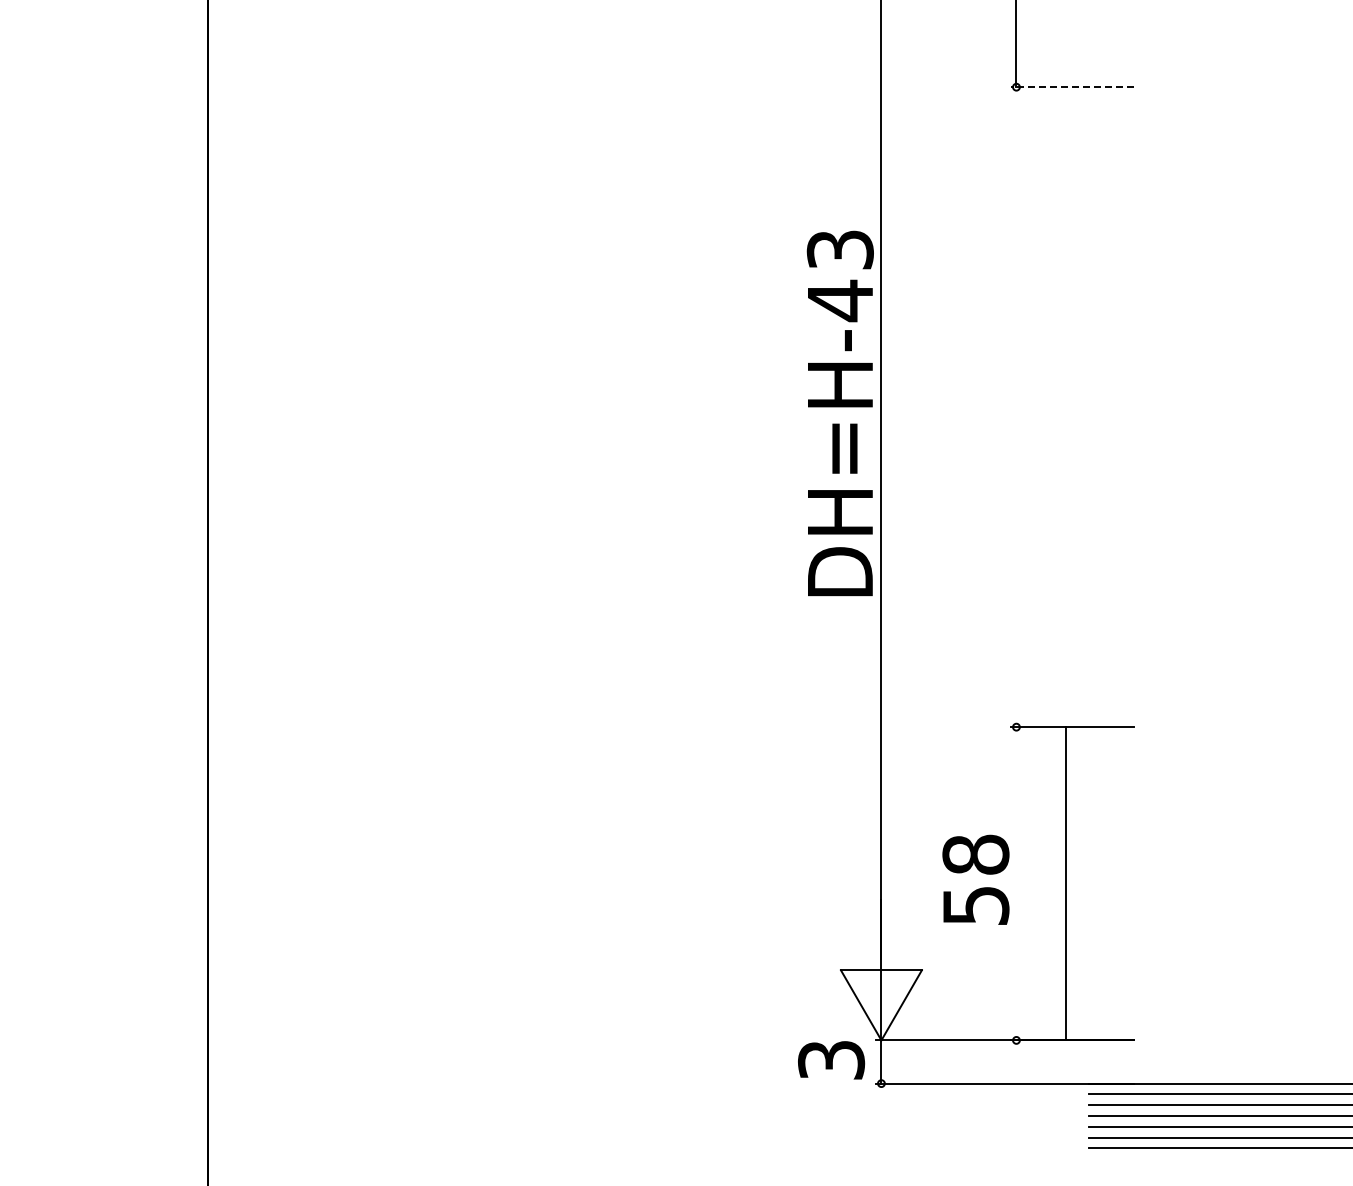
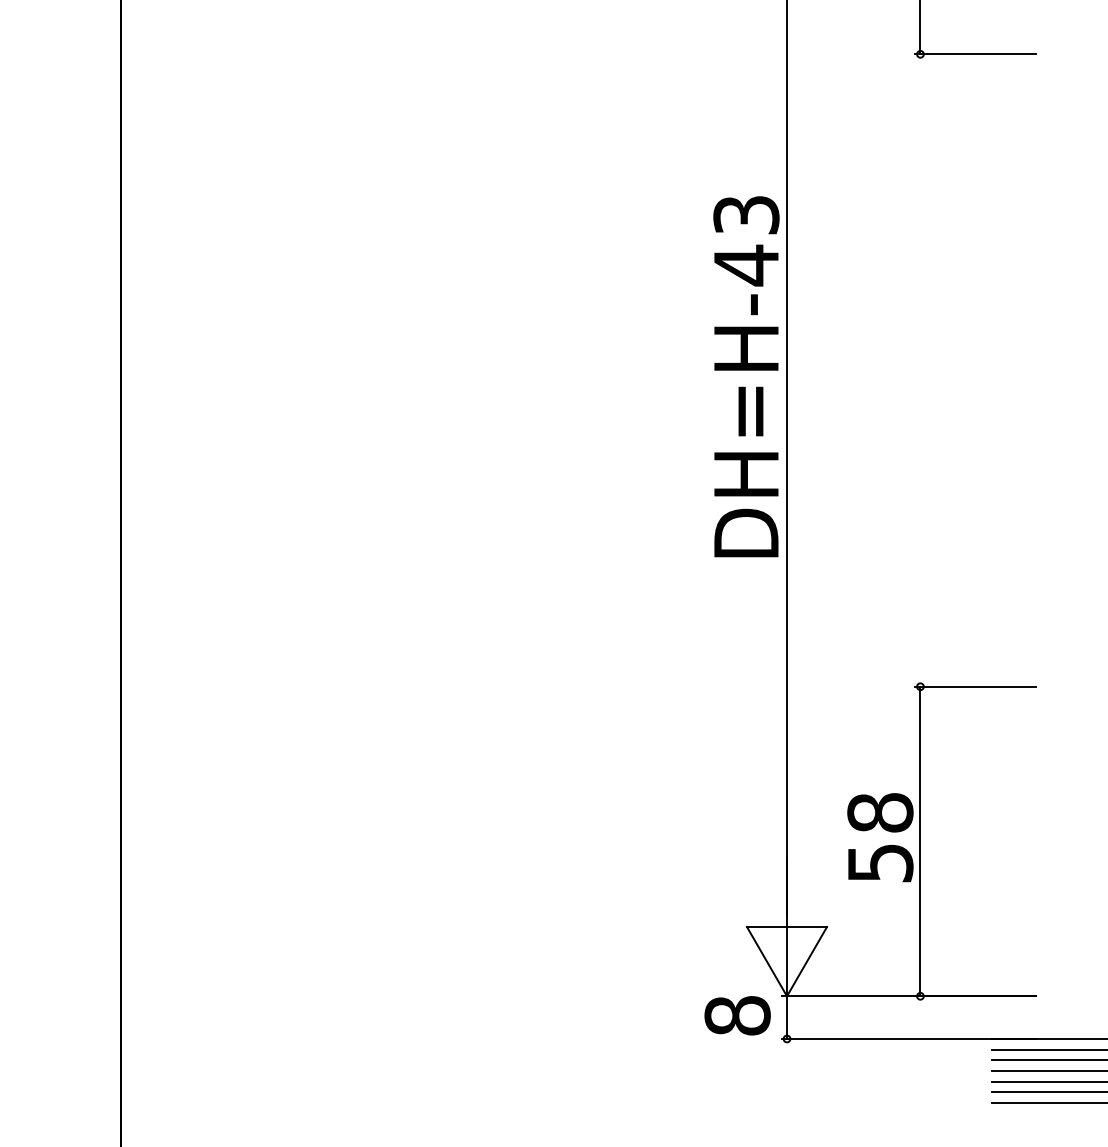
line: (1071, 87) -> (974, 54), dashed -> solid
line: (1066, 883) -> (920, 841), moved
text: (831, 1060) -> (737, 1016), 3 -> 8

